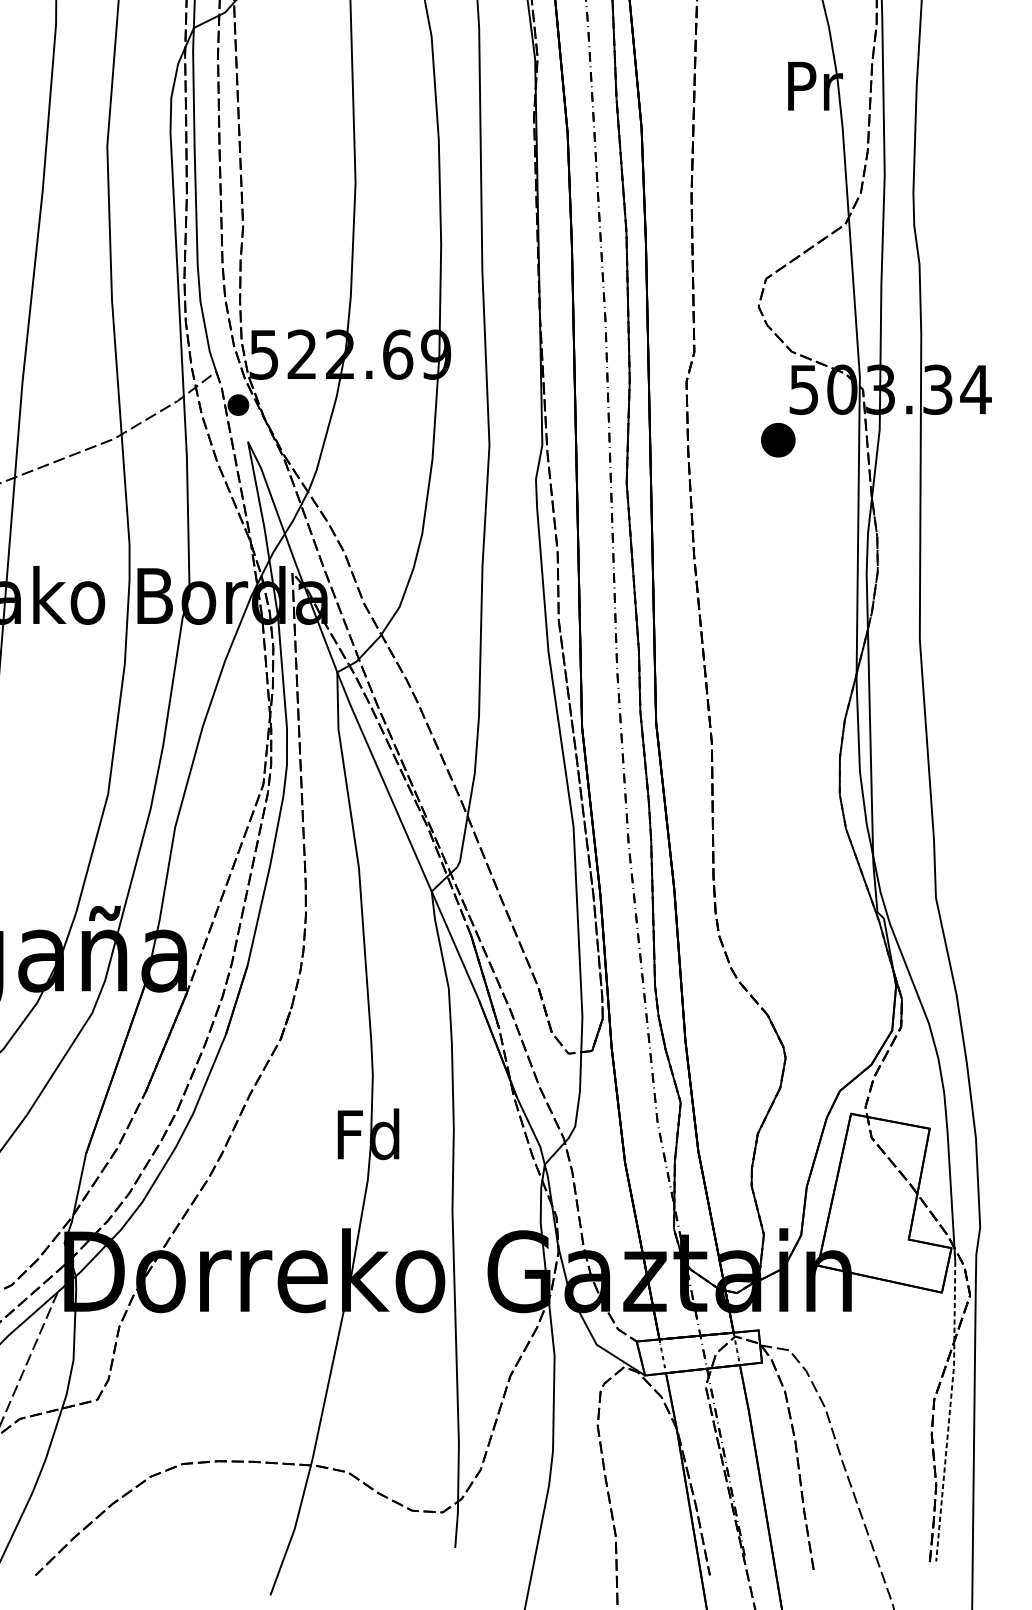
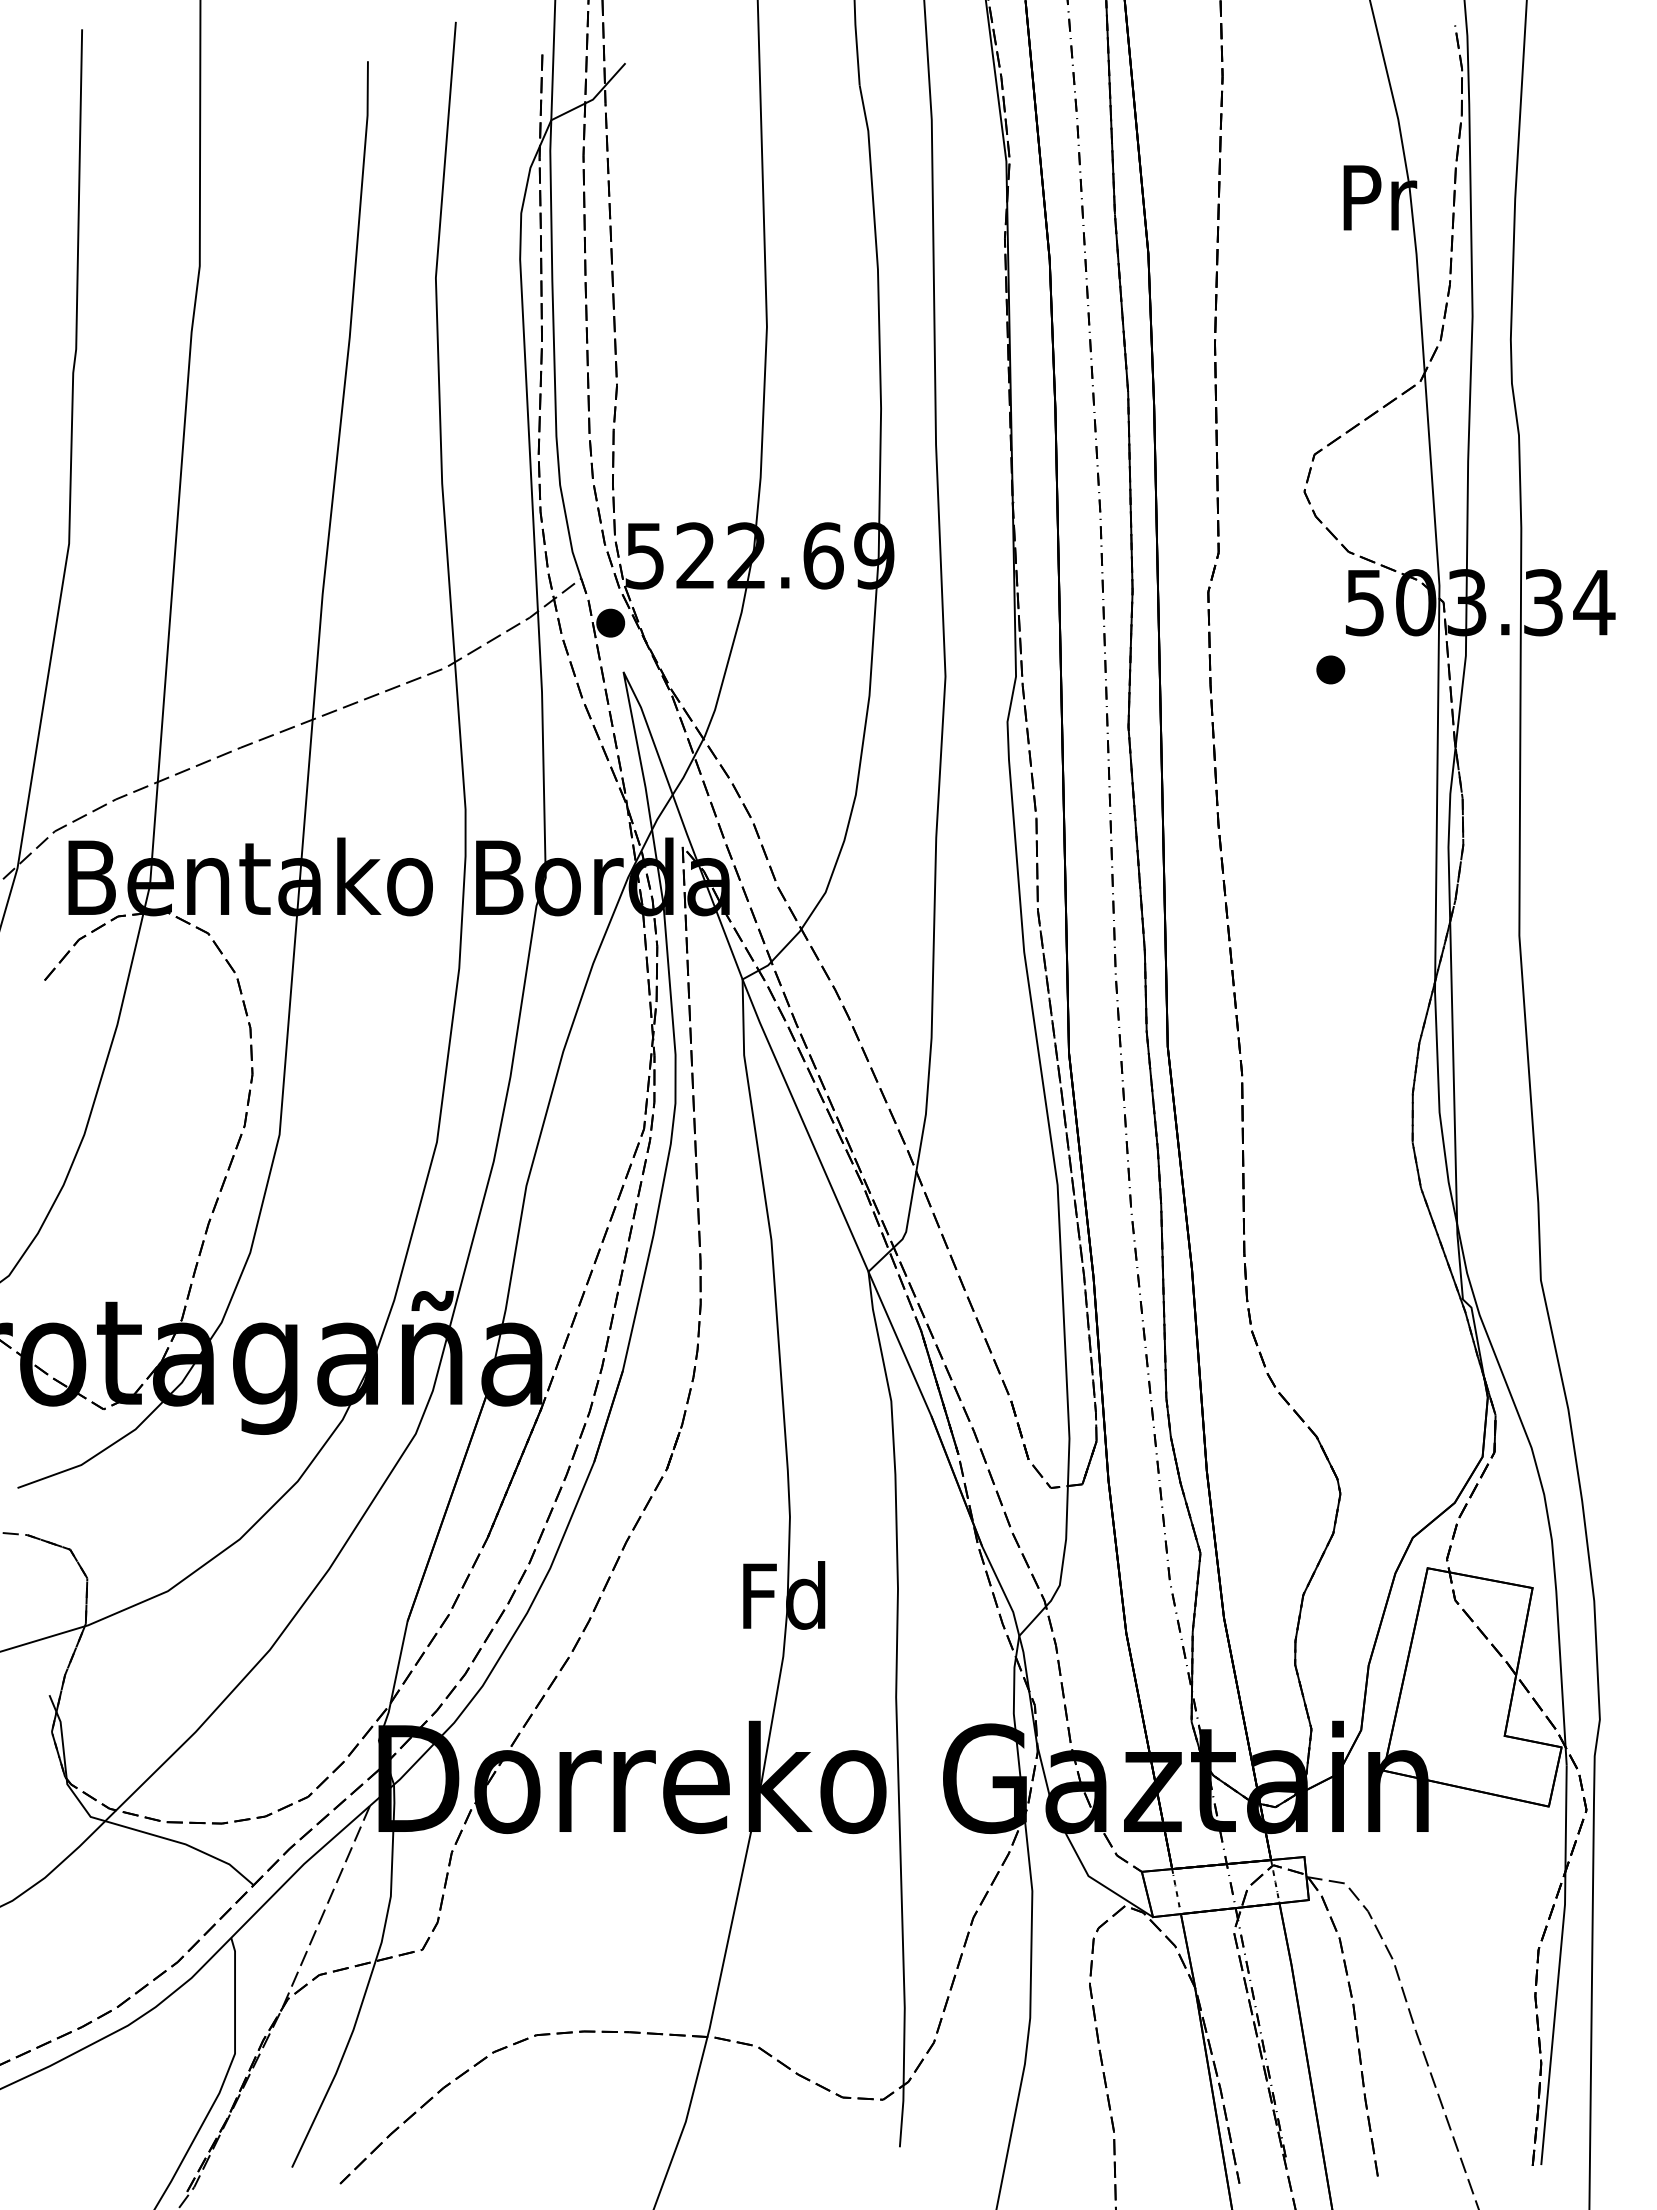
part: (778, 439) -> (1330, 669), size x0.62
line: (949, 1411) -> (1559, 1965), dashed -> solid

